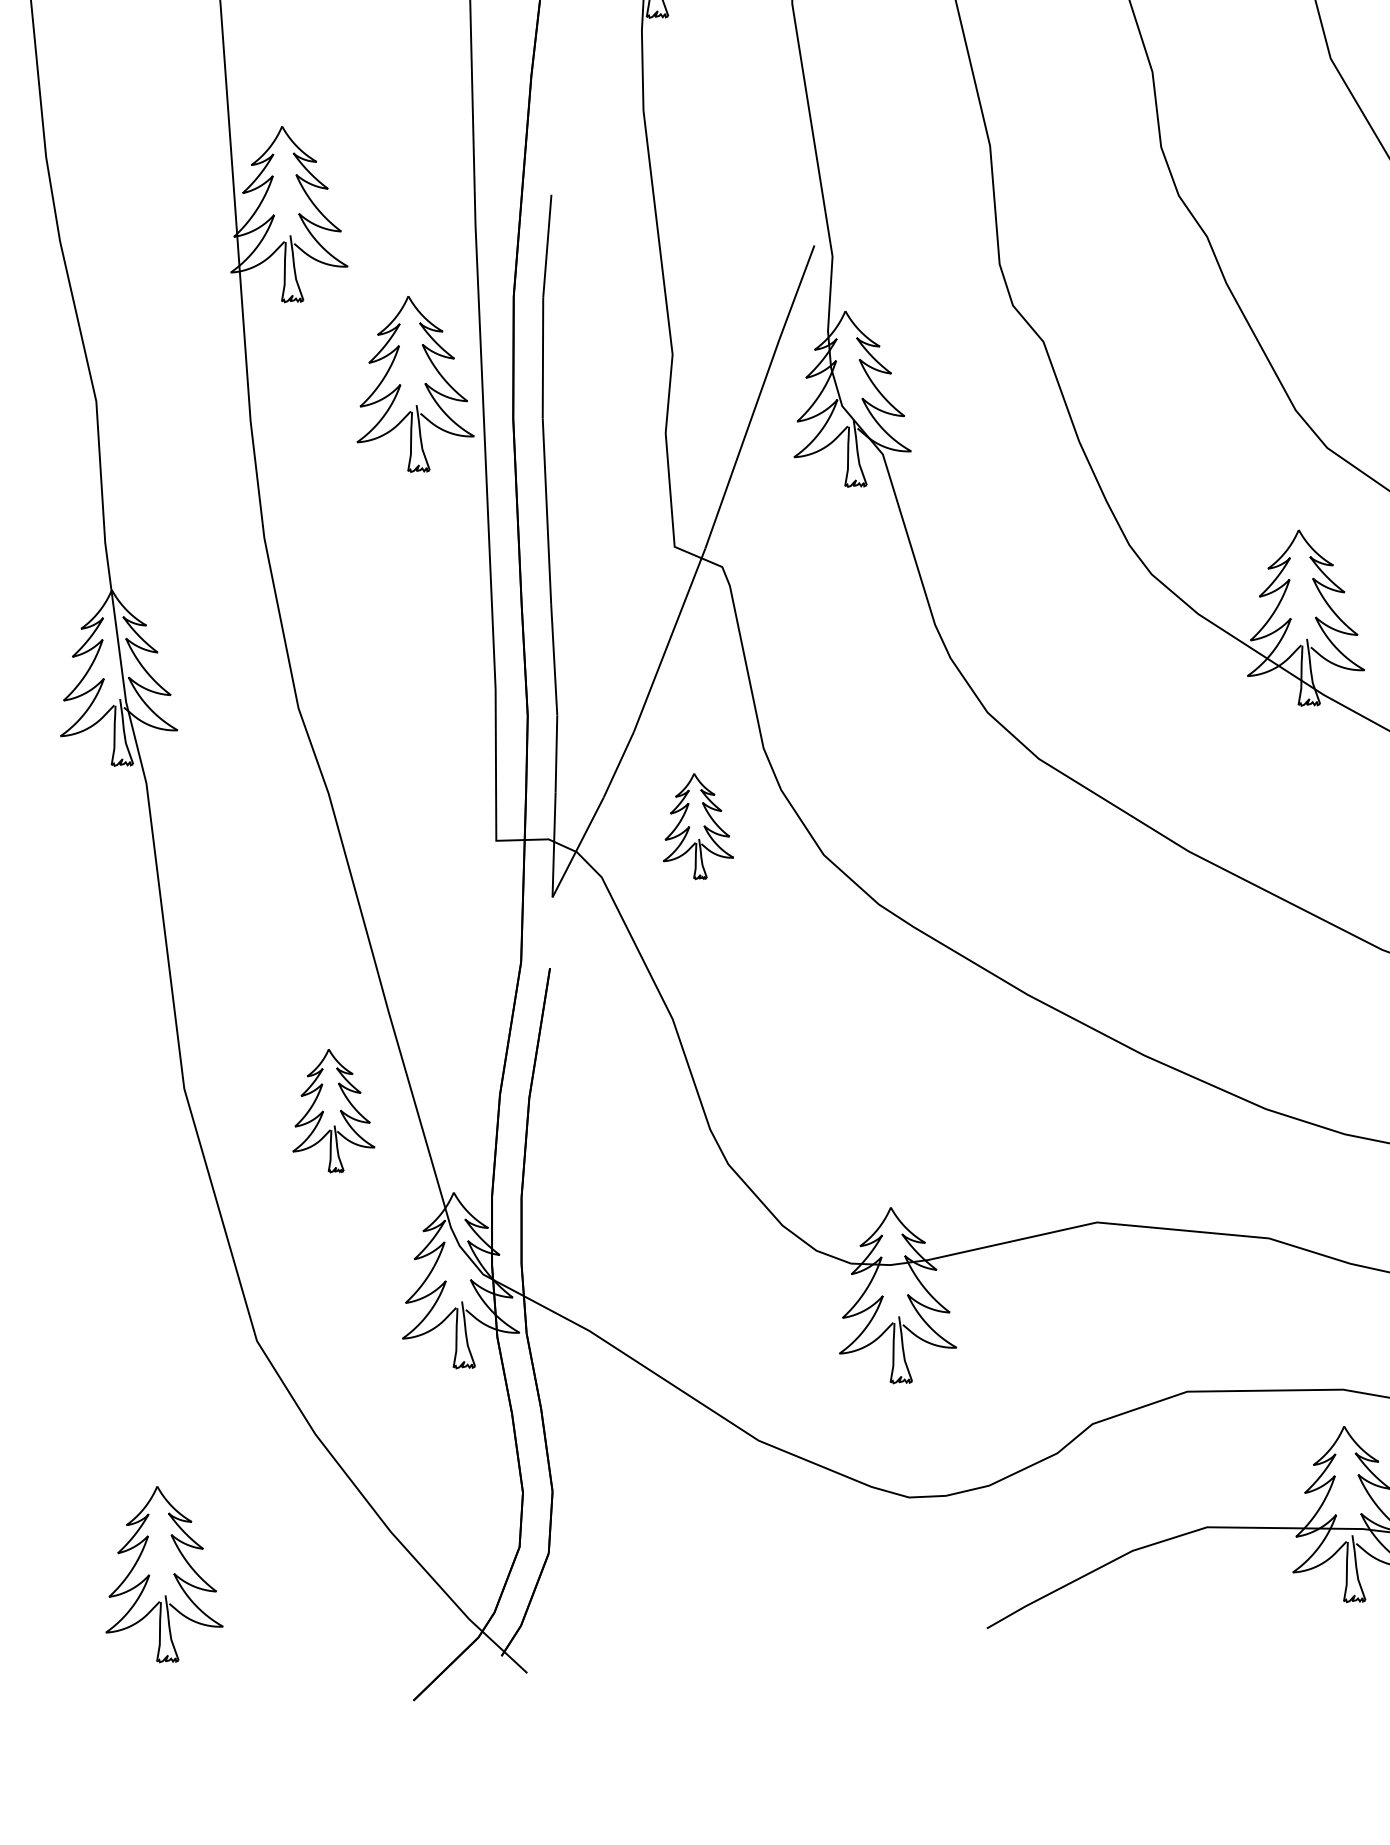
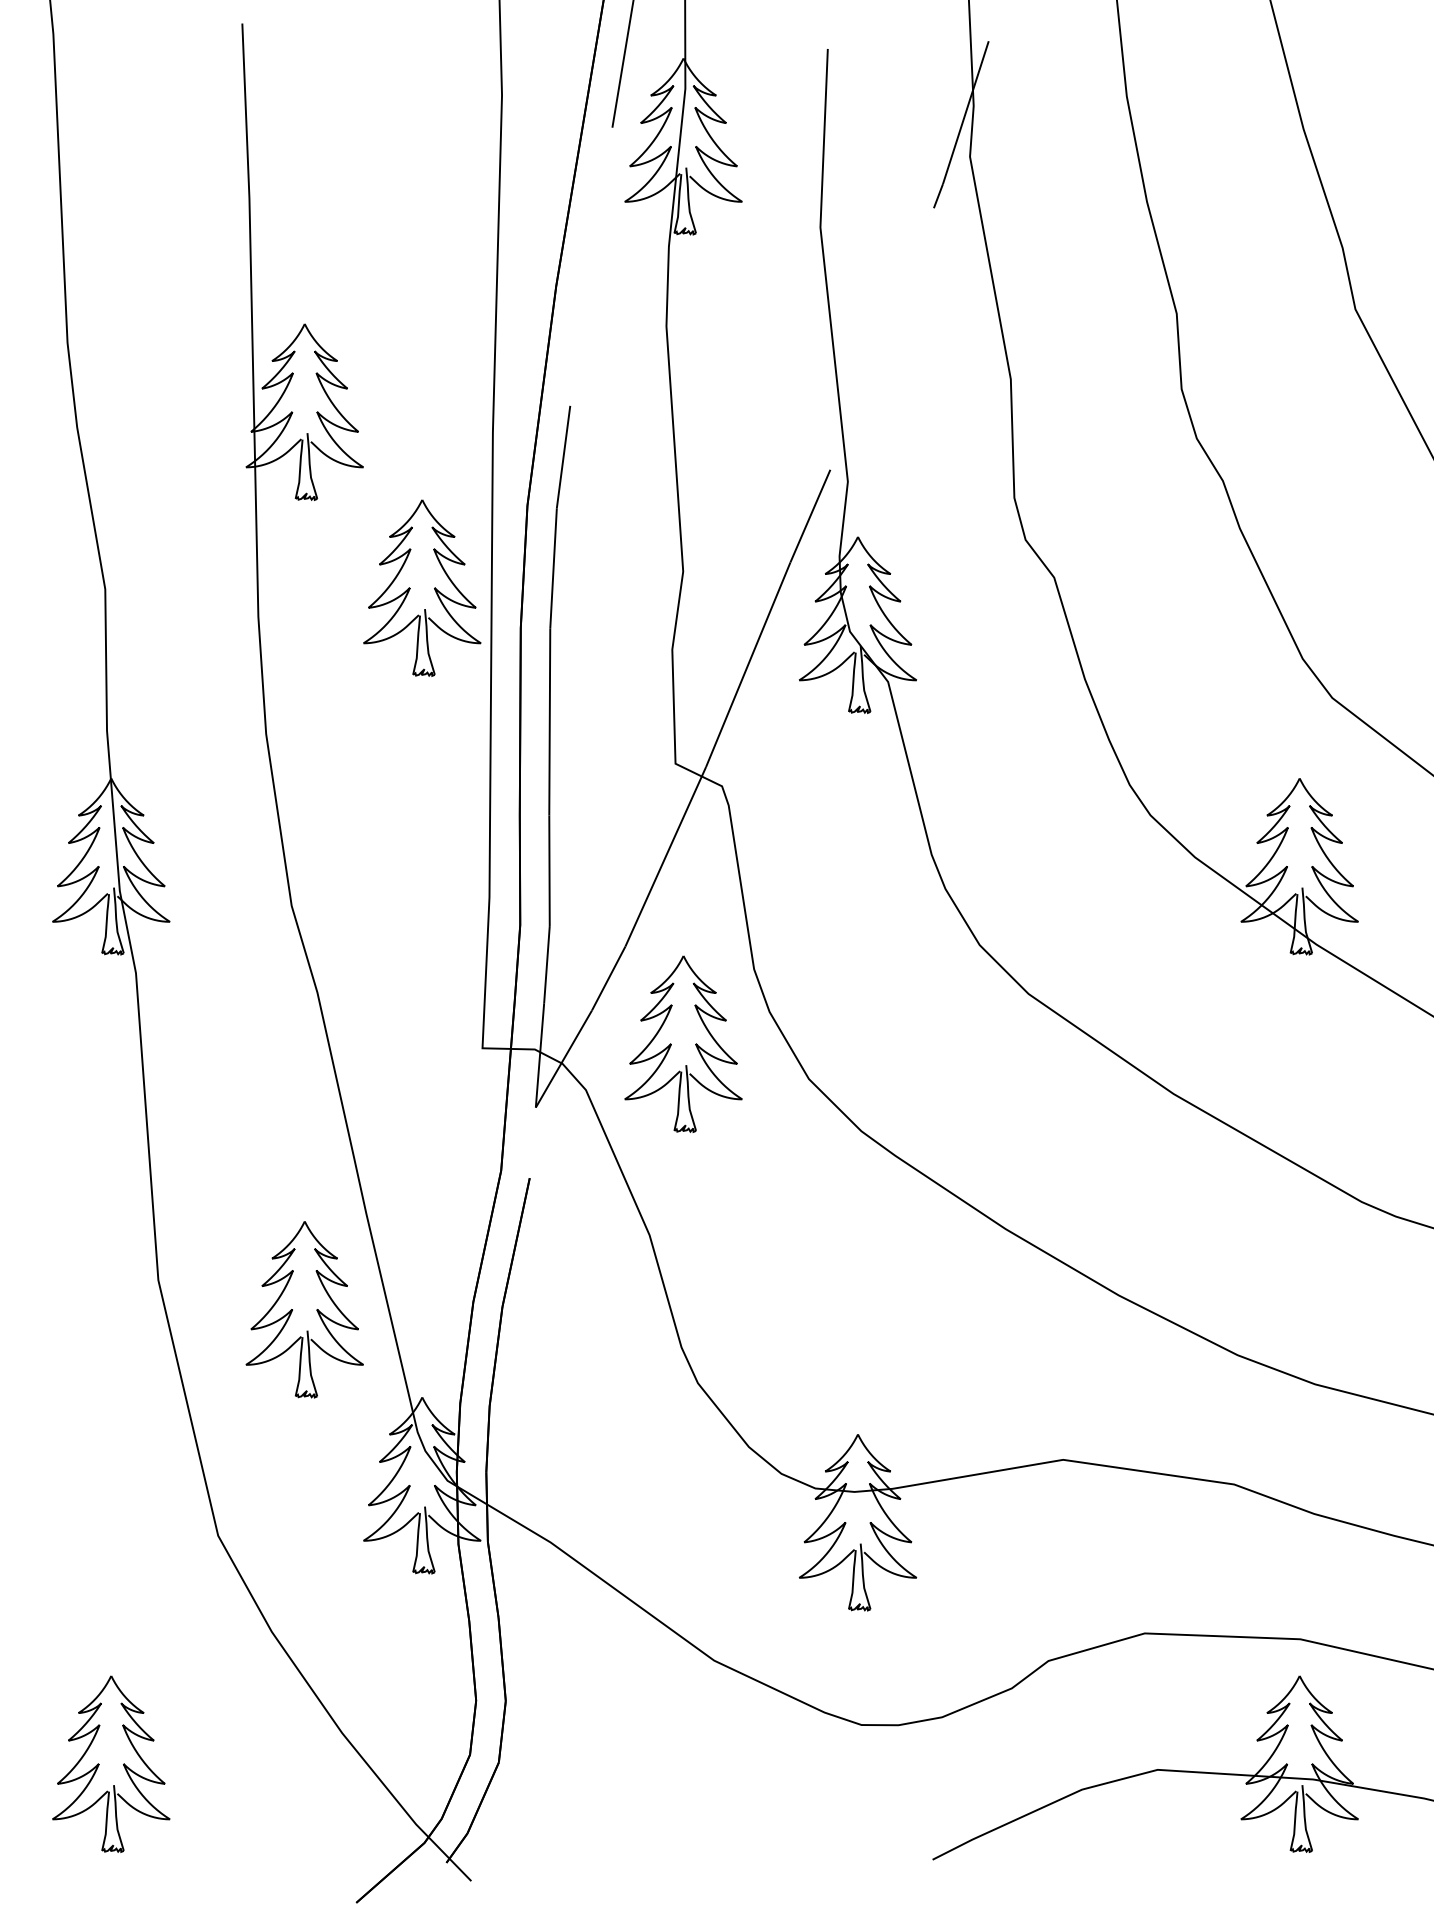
part: (696, 825) -> (683, 1043), size x1.67
part: (331, 1110) -> (304, 1309), size x1.43

